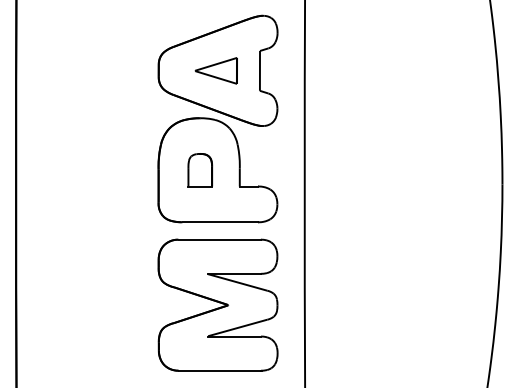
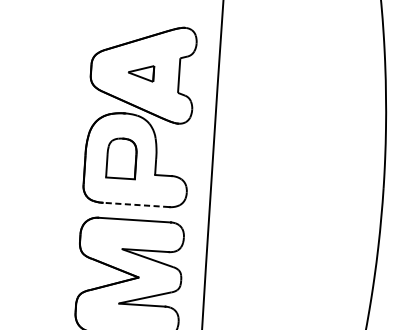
part: (215, 70) -> (140, 72), size x0.7
part: (199, 170) -> (121, 158), size x1.4
line: (220, 222) -> (136, 205), solid -> dashed

